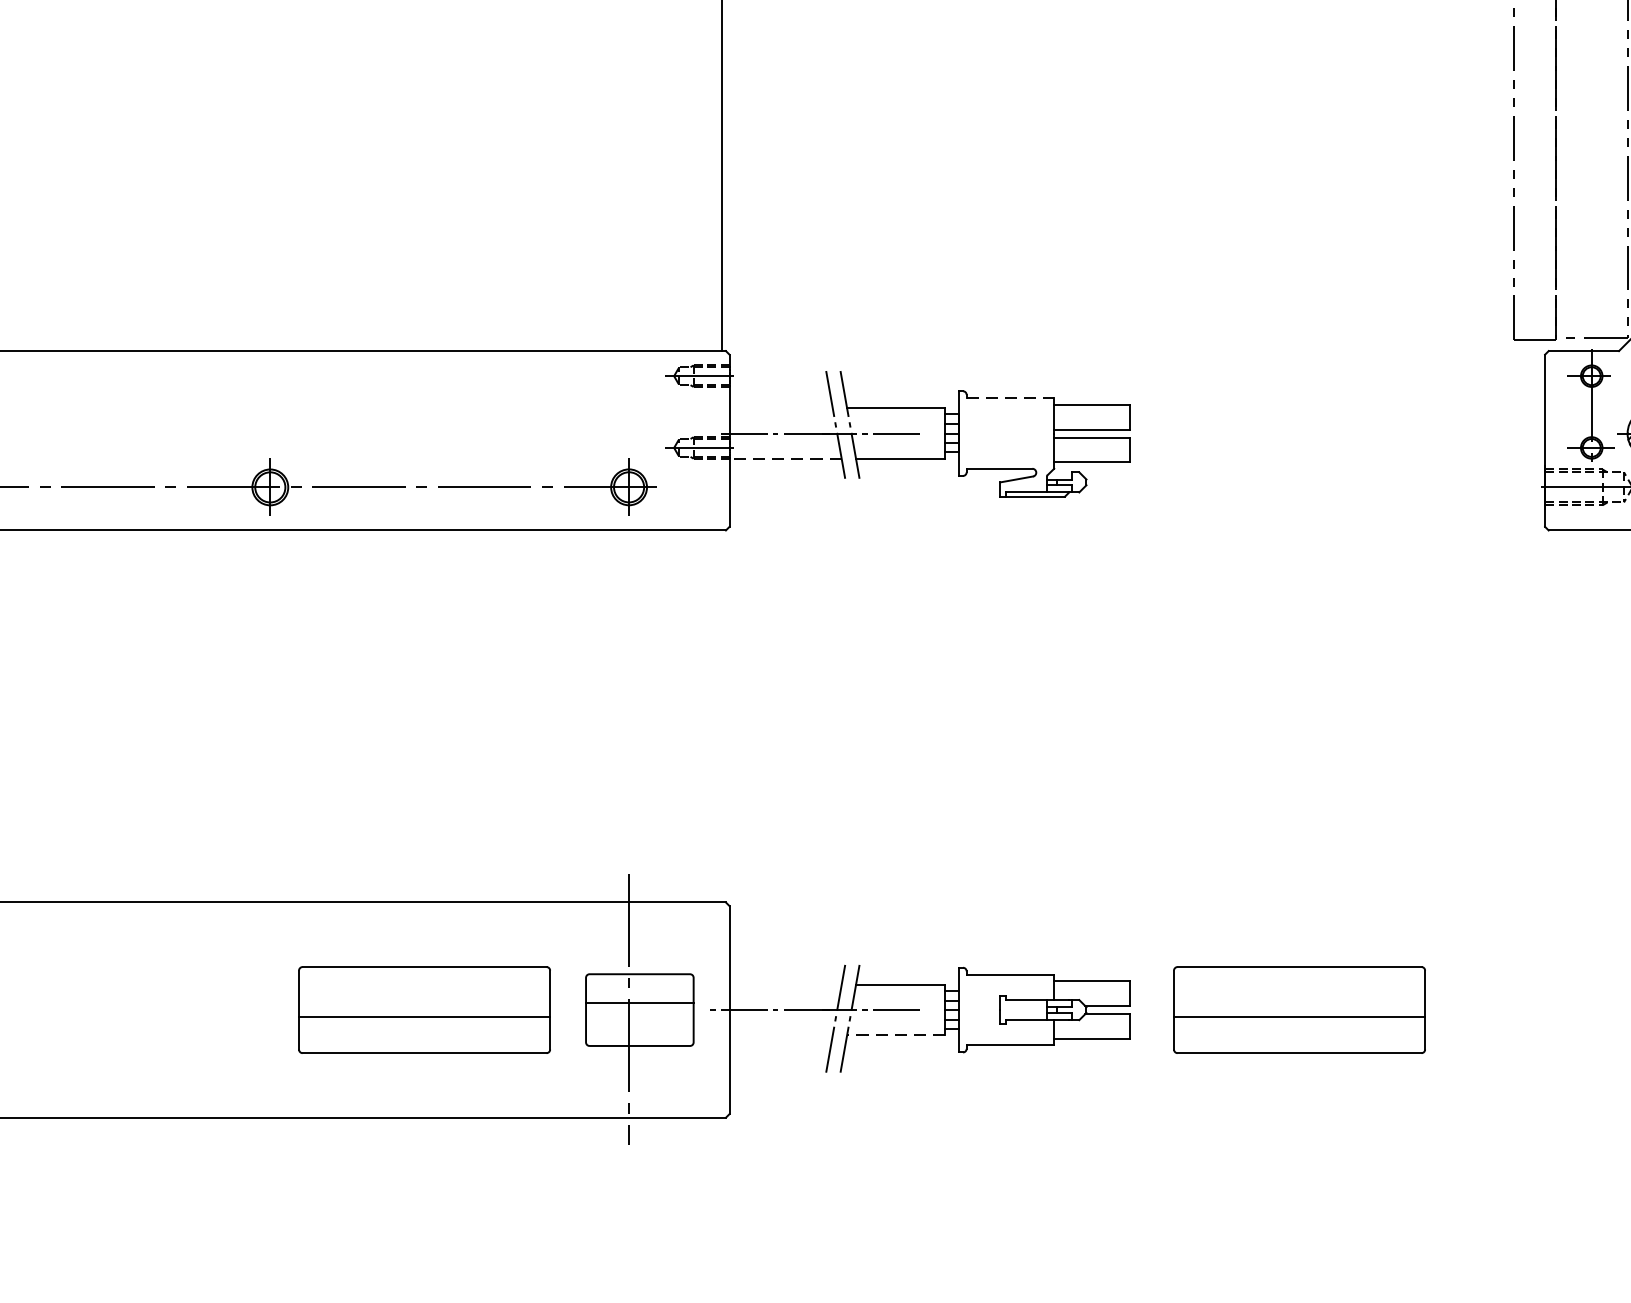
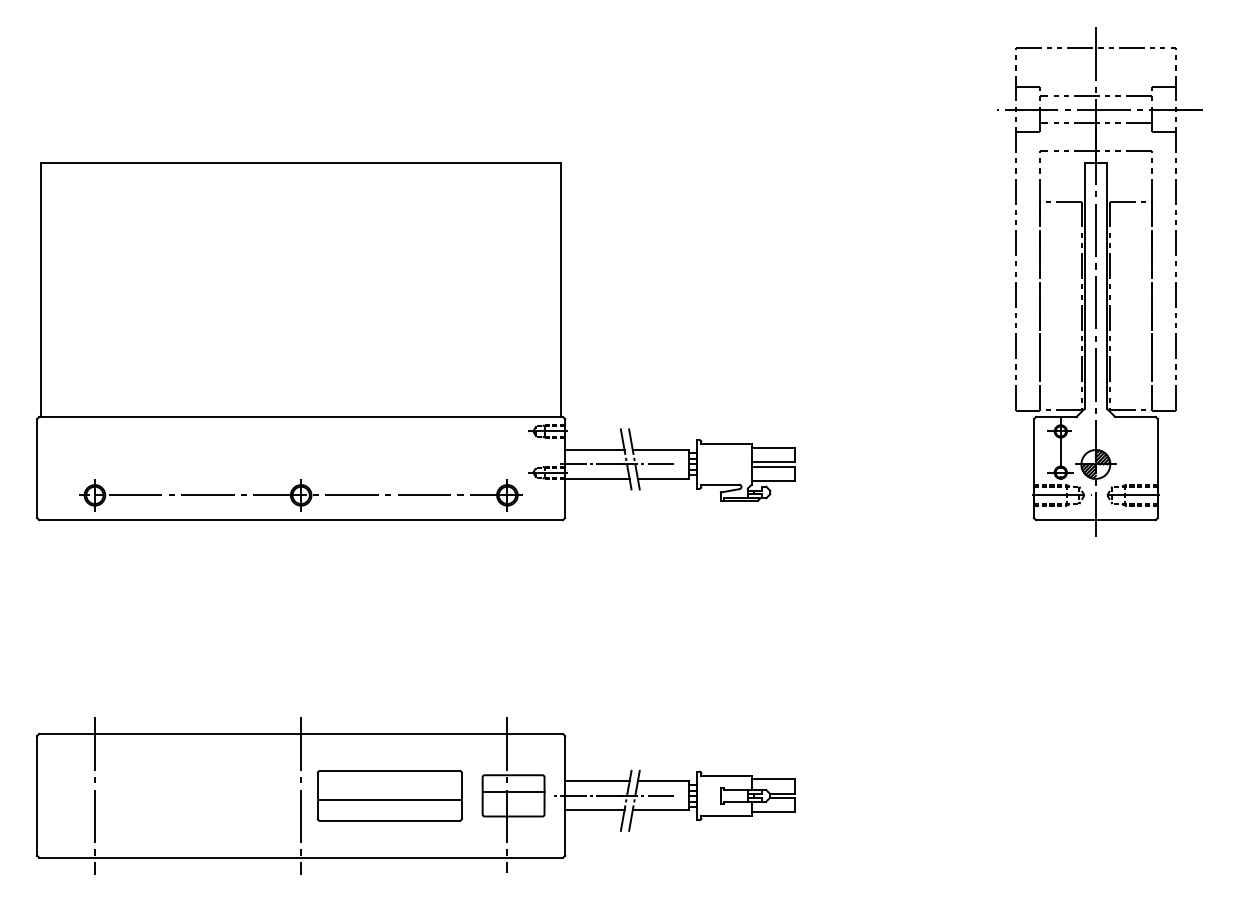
line: (1011, 398) -> (727, 444), dashed -> solid
line: (780, 409) -> (594, 450), added
line: (784, 458) -> (596, 478), dashed -> solid
line: (785, 985) -> (597, 781), added
line: (270, 1009) -> (301, 795), added
part: (1298, 1009) -> (892, 795), removed
line: (780, 1035) -> (594, 810), added
line: (895, 1035) -> (660, 810), dashed -> solid

